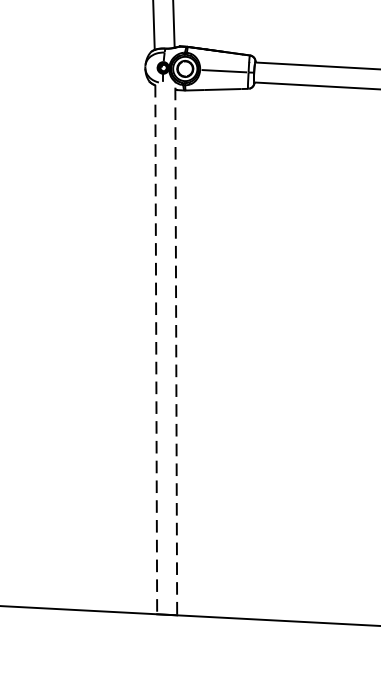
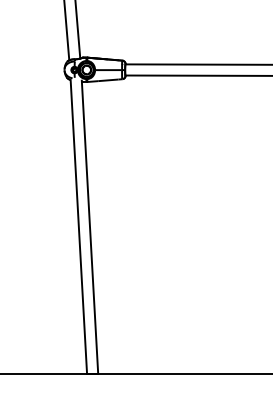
line: (155, 350) -> (78, 227), dashed -> solid
line: (177, 352) -> (90, 227), dashed -> solid

